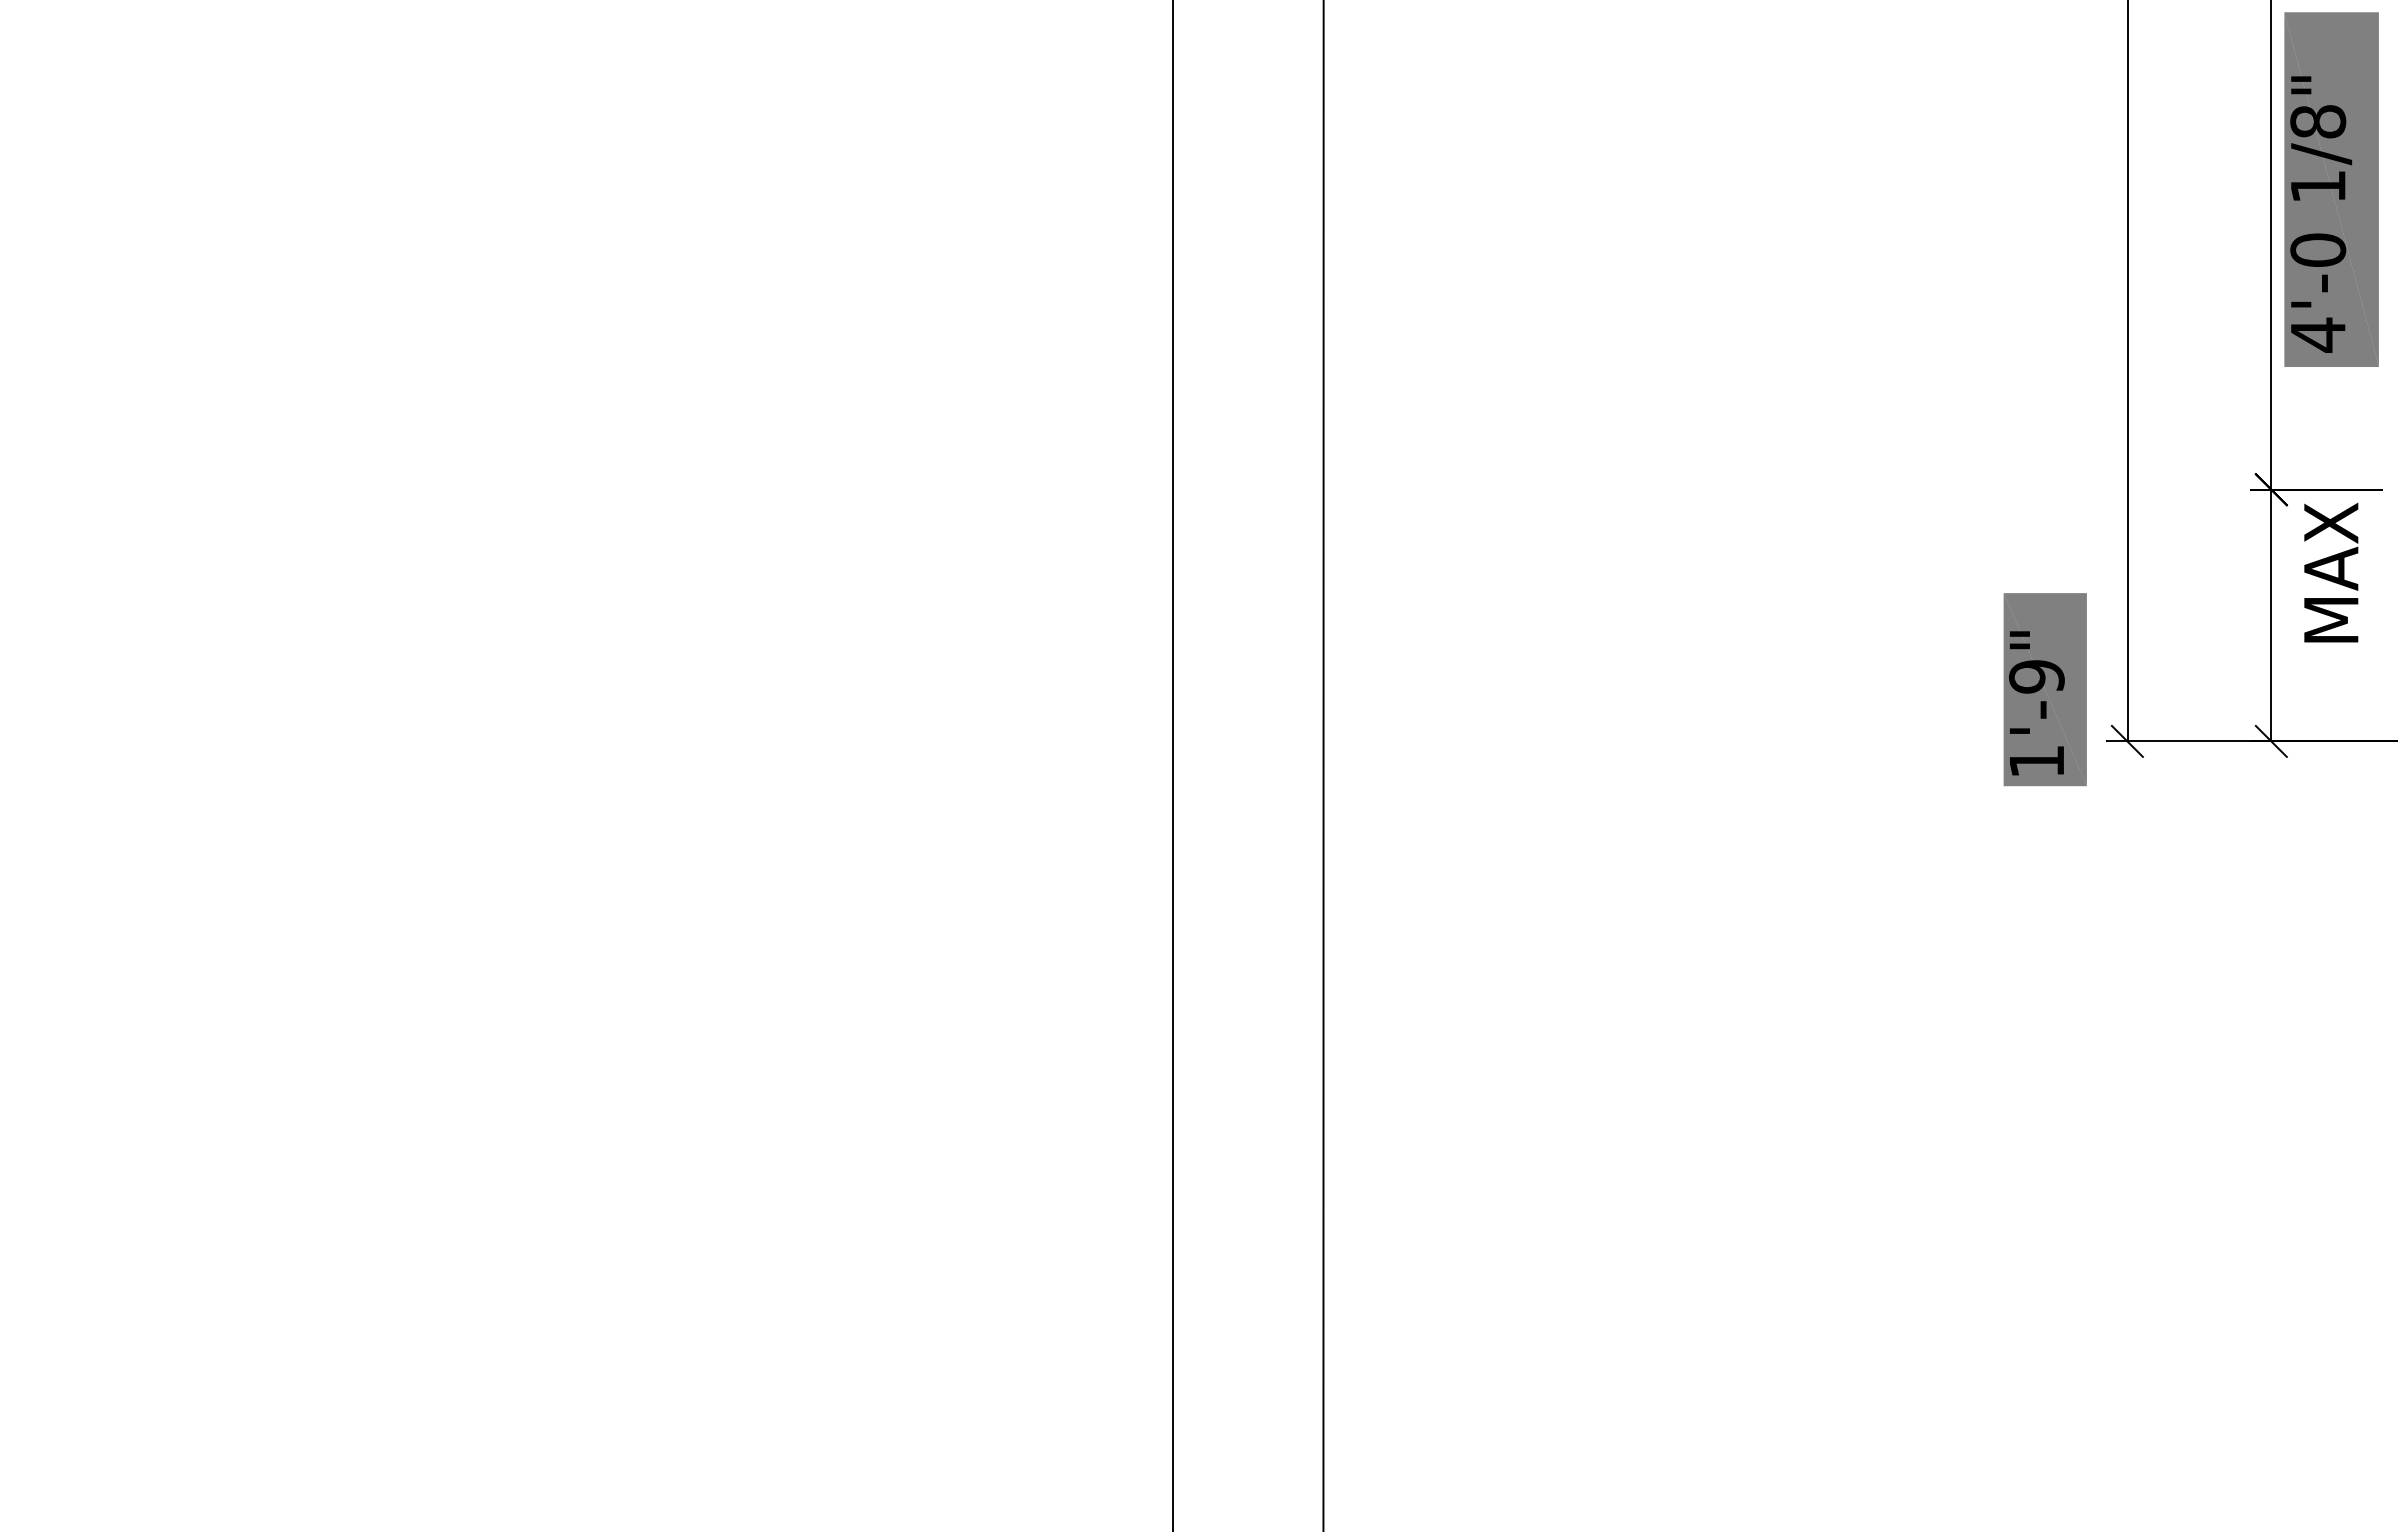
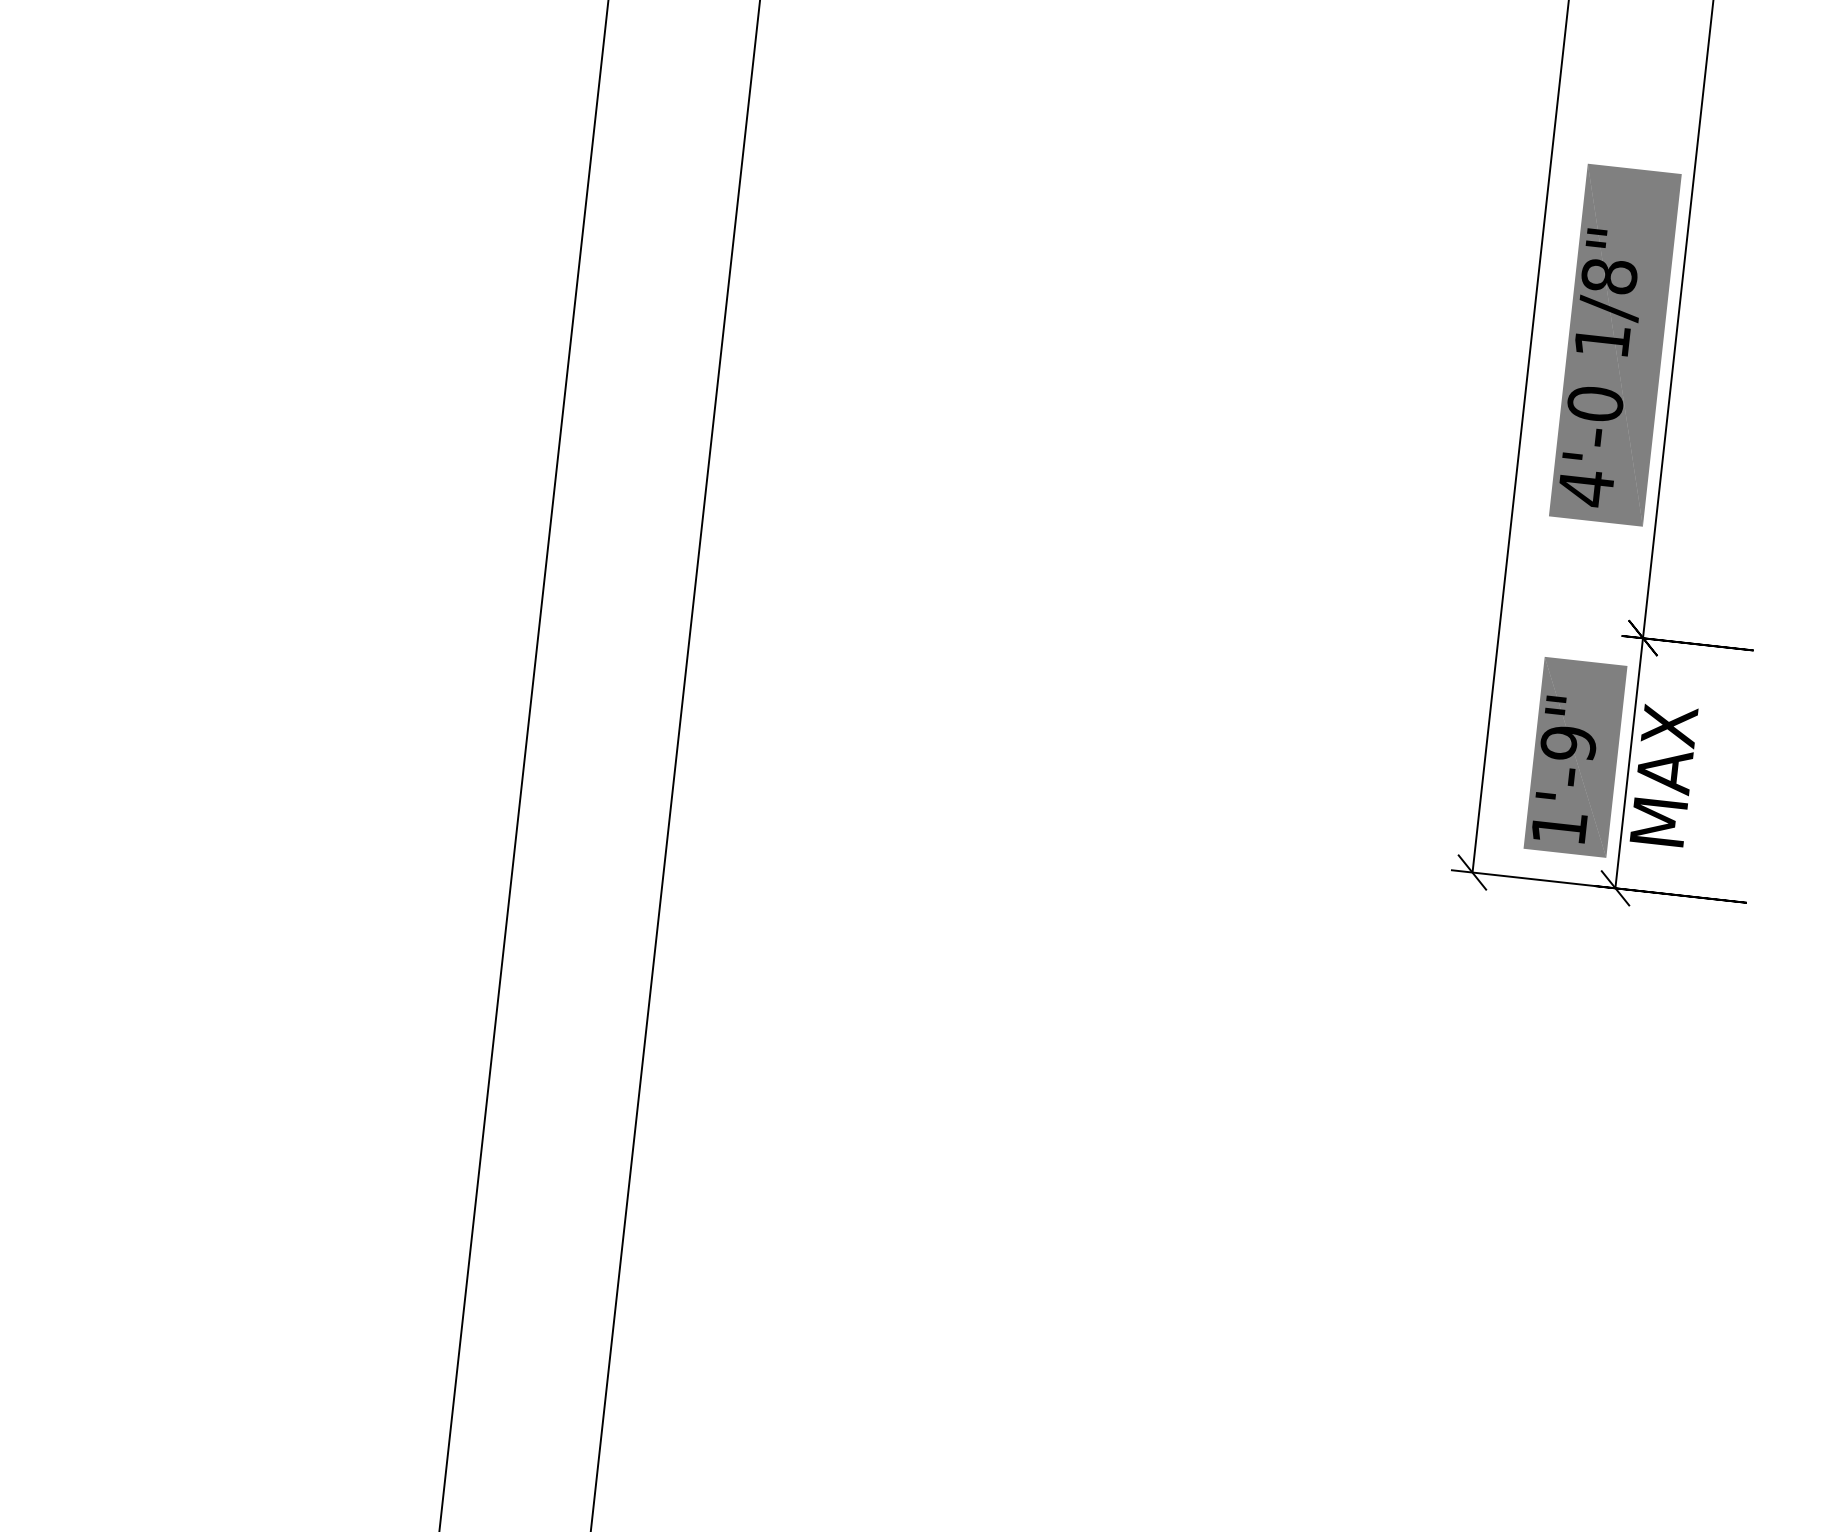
text: (2331, 189) -> (1615, 345), moved
text: (2331, 572) -> (1664, 775), moved
text: (2044, 689) -> (1574, 757), moved

